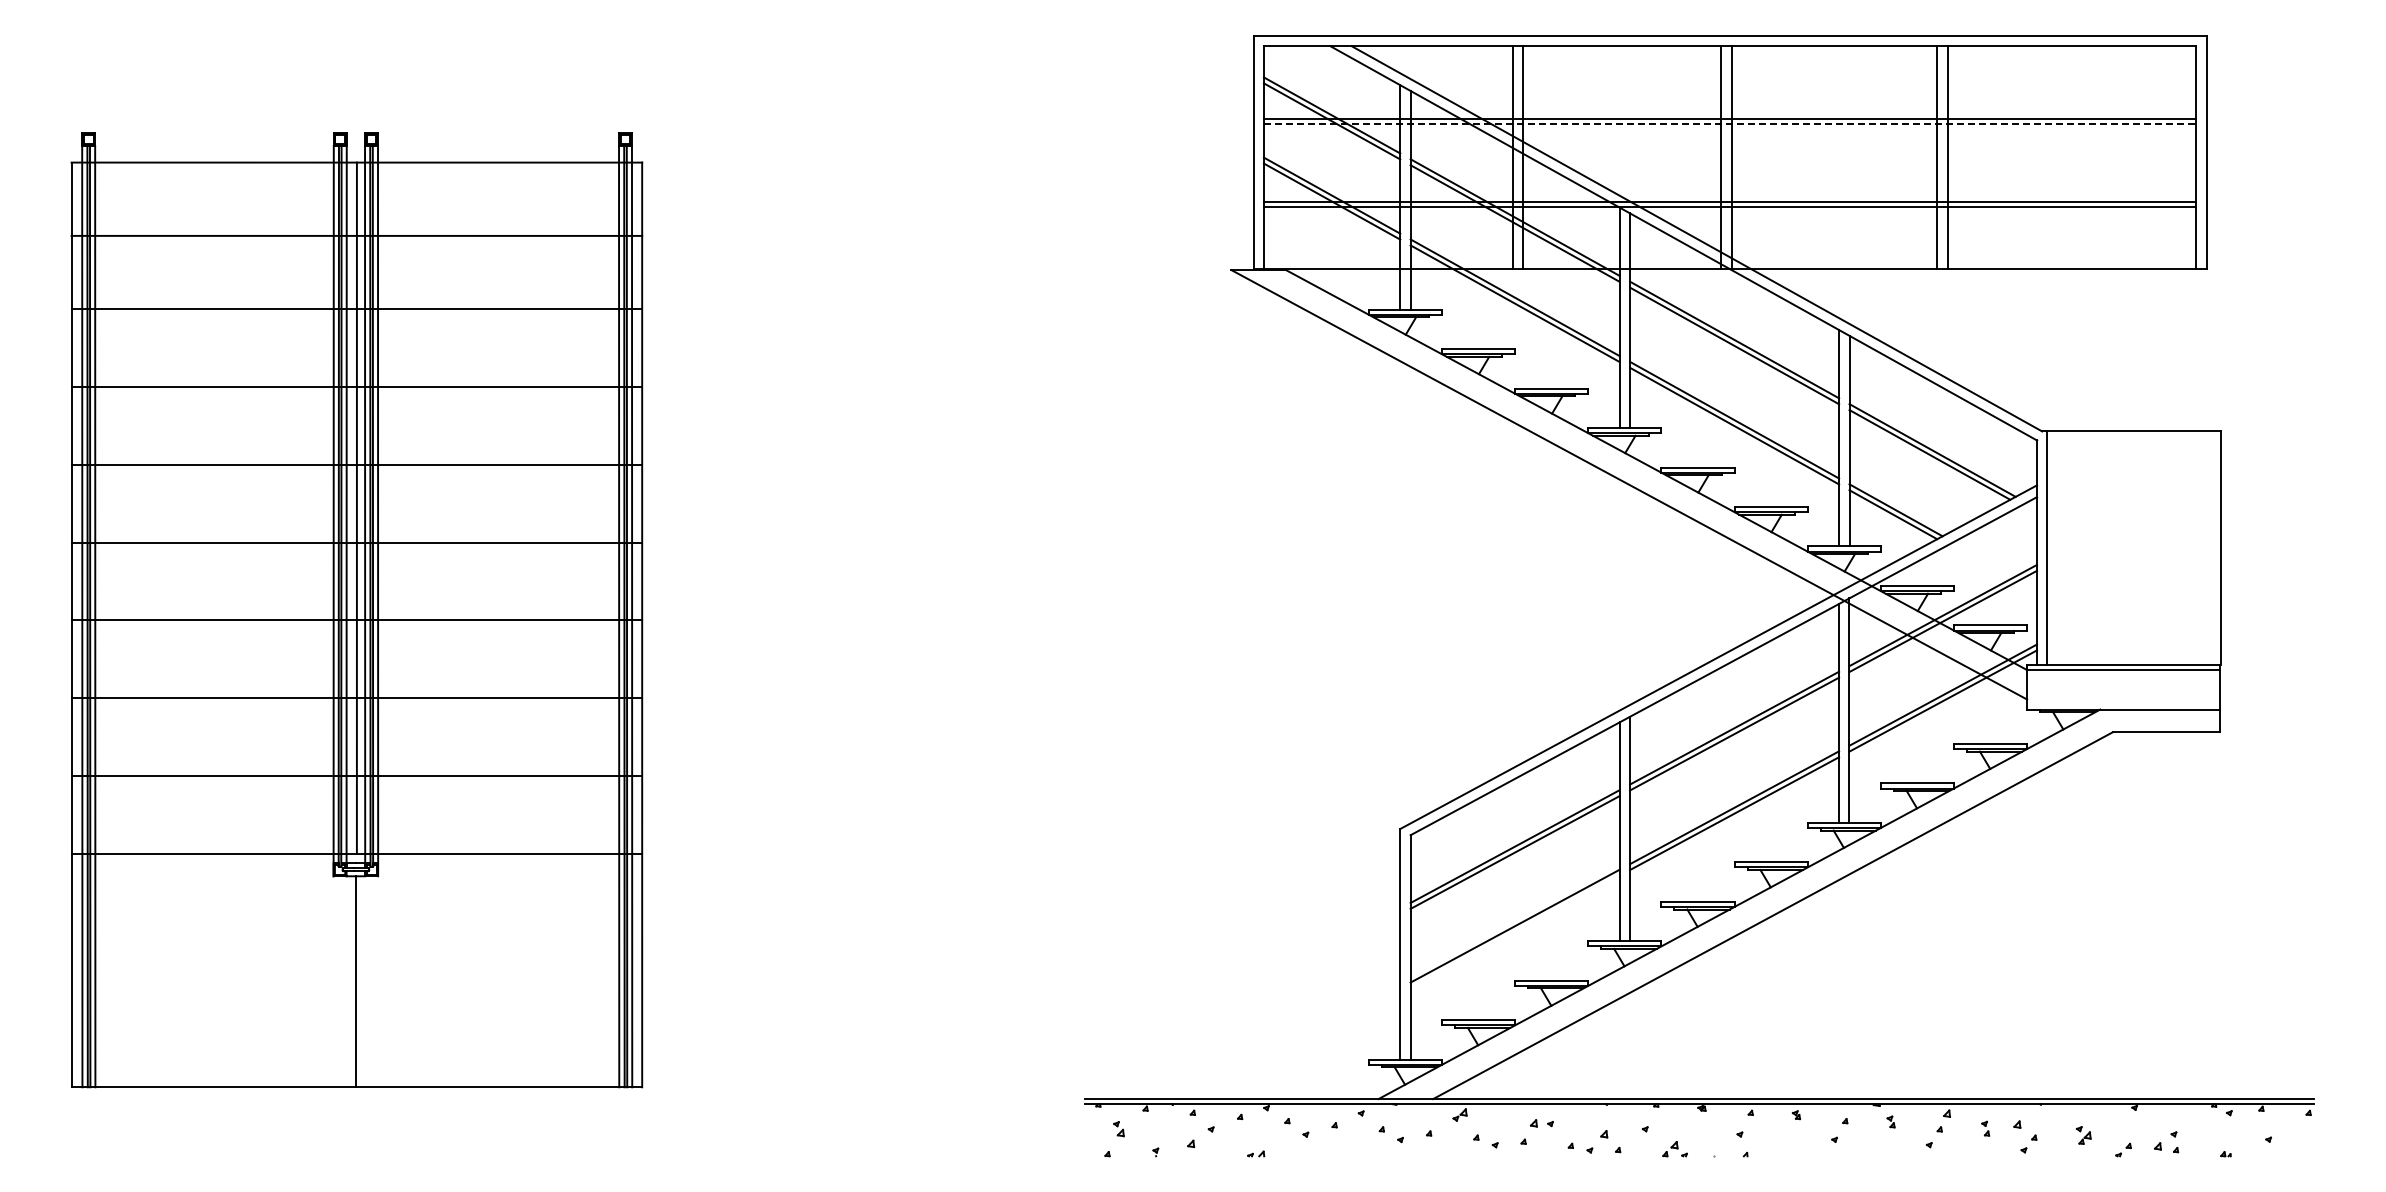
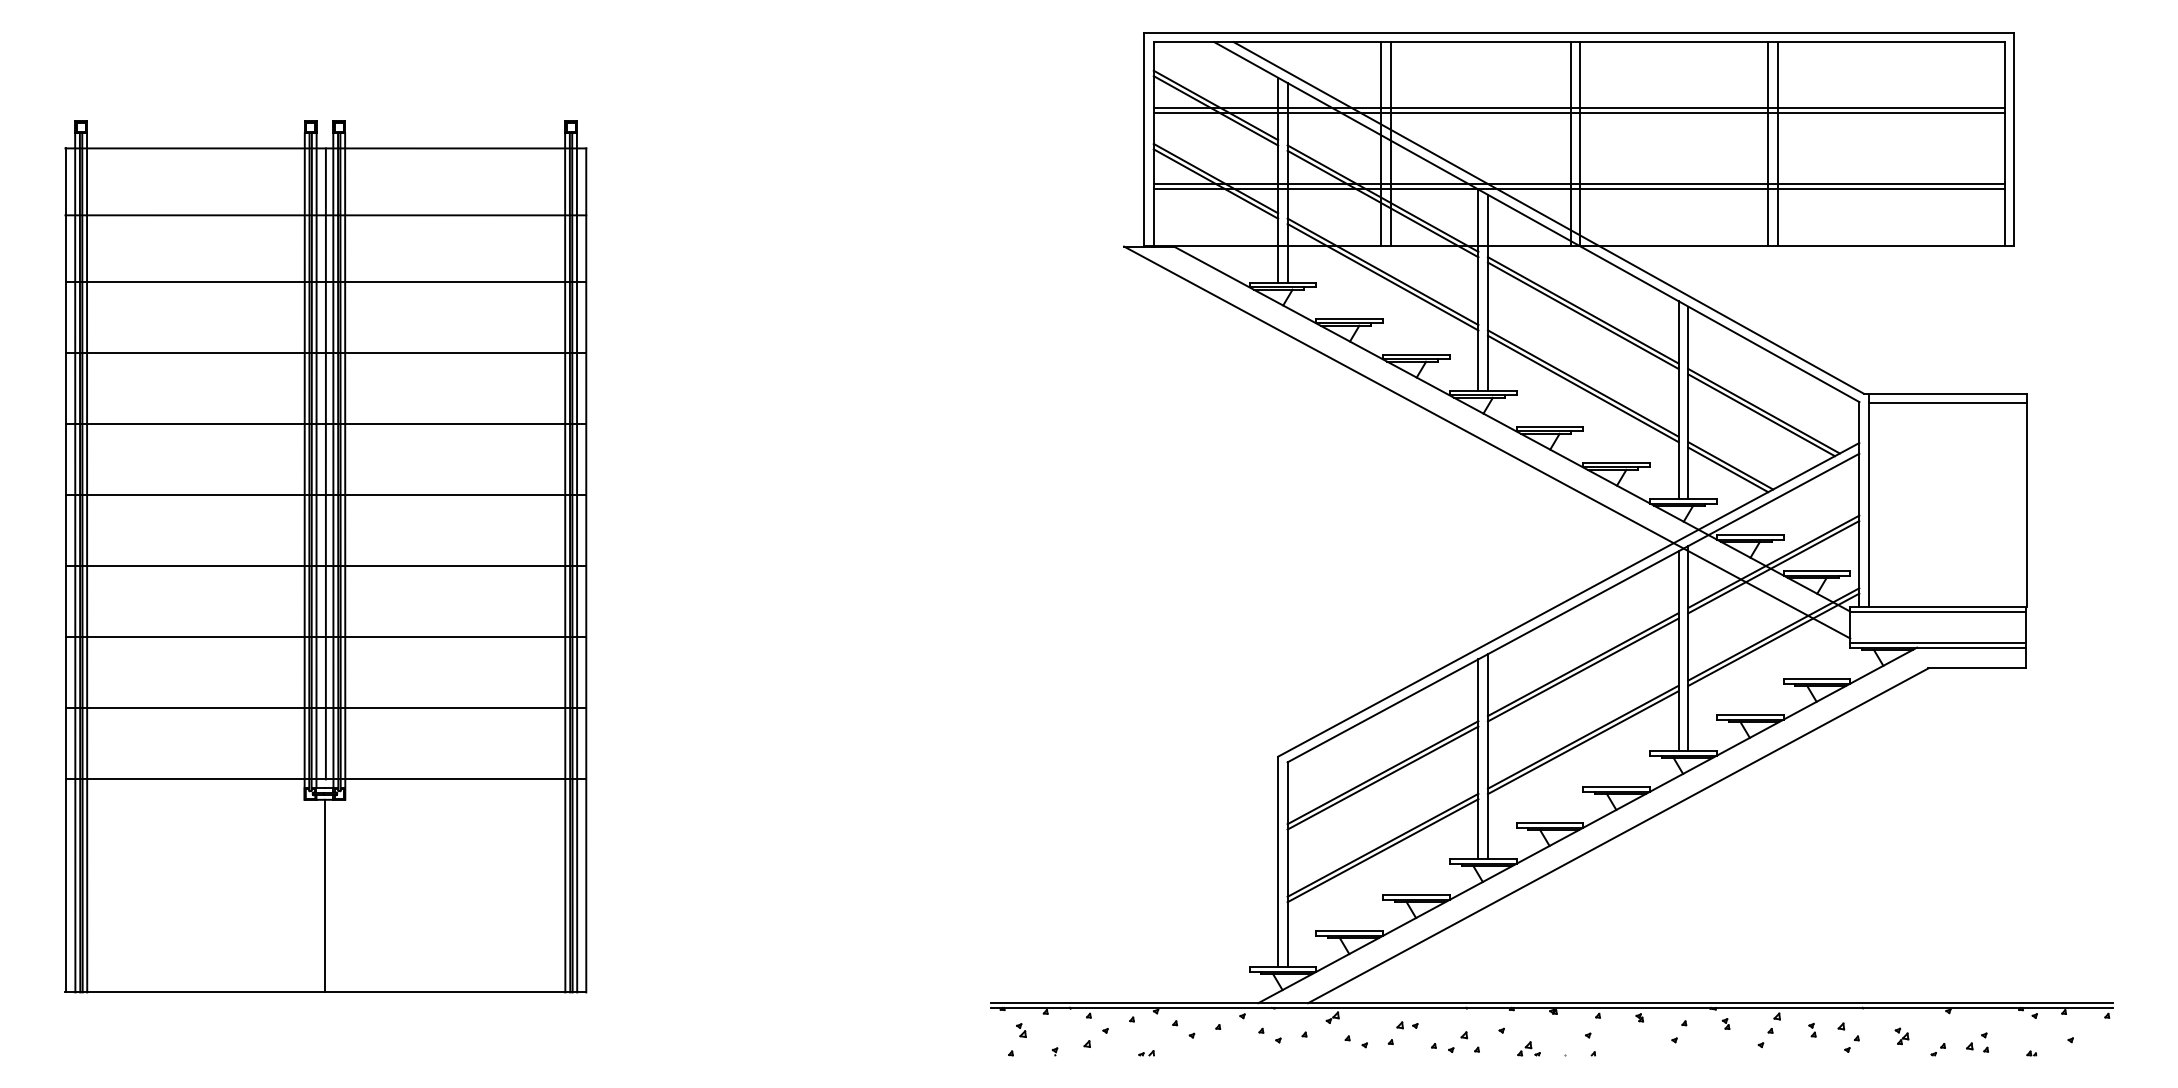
line: (1730, 123) -> (1579, 112), dashed -> solid
line: (2133, 441) -> (1947, 402), added
line: (2123, 704) -> (1938, 643), added
line: (1514, 931) -> (1382, 850), added

